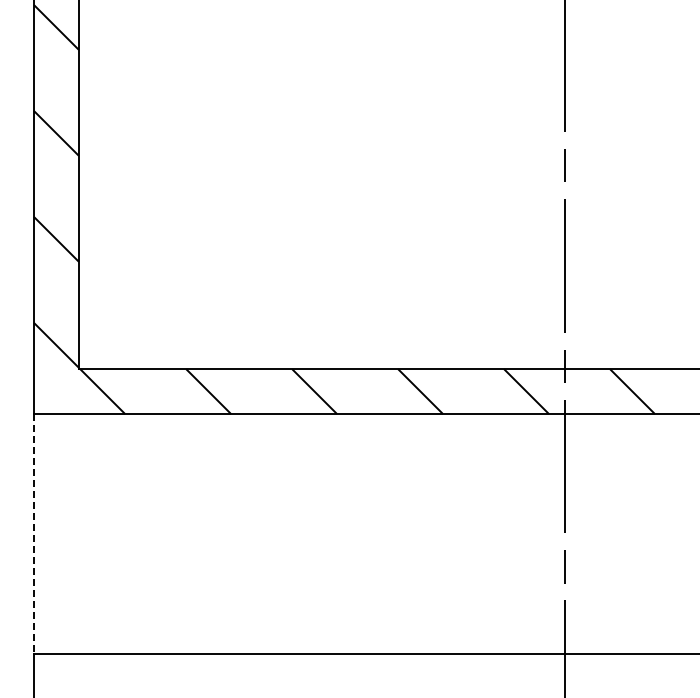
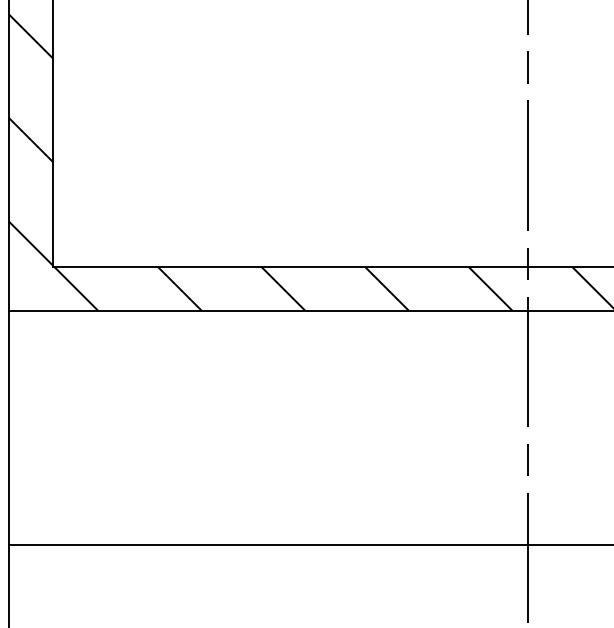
line: (34, 533) -> (9, 427), dashed -> solid

